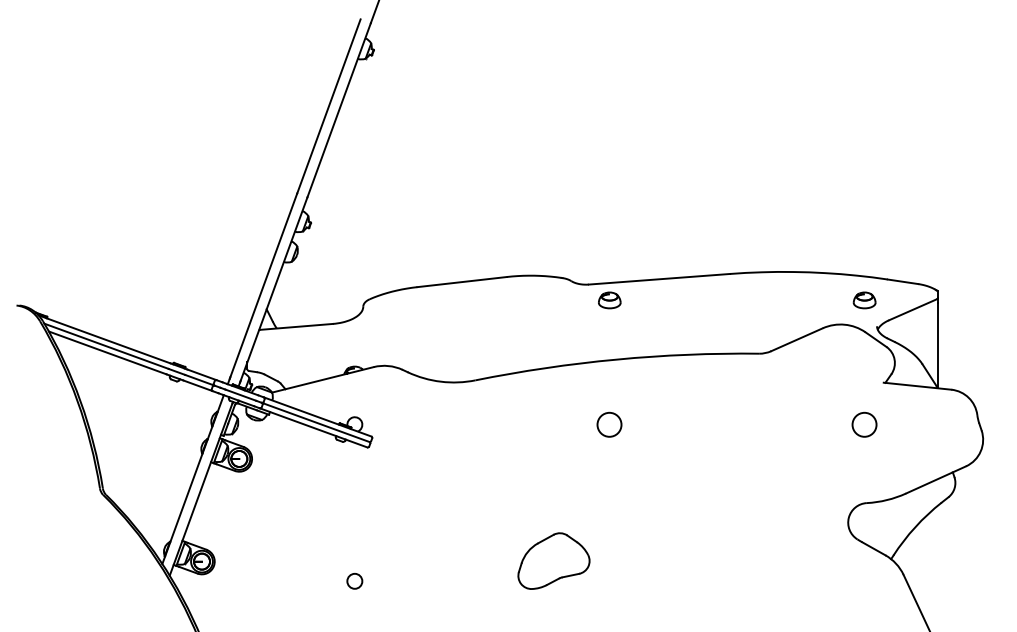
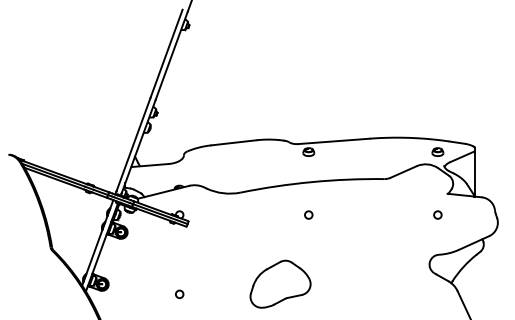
circle: (609, 423) -> (308, 214), size x0.62
circle: (863, 423) -> (437, 214), size x0.62
part: (553, 559) -> (280, 283), size x1.67

